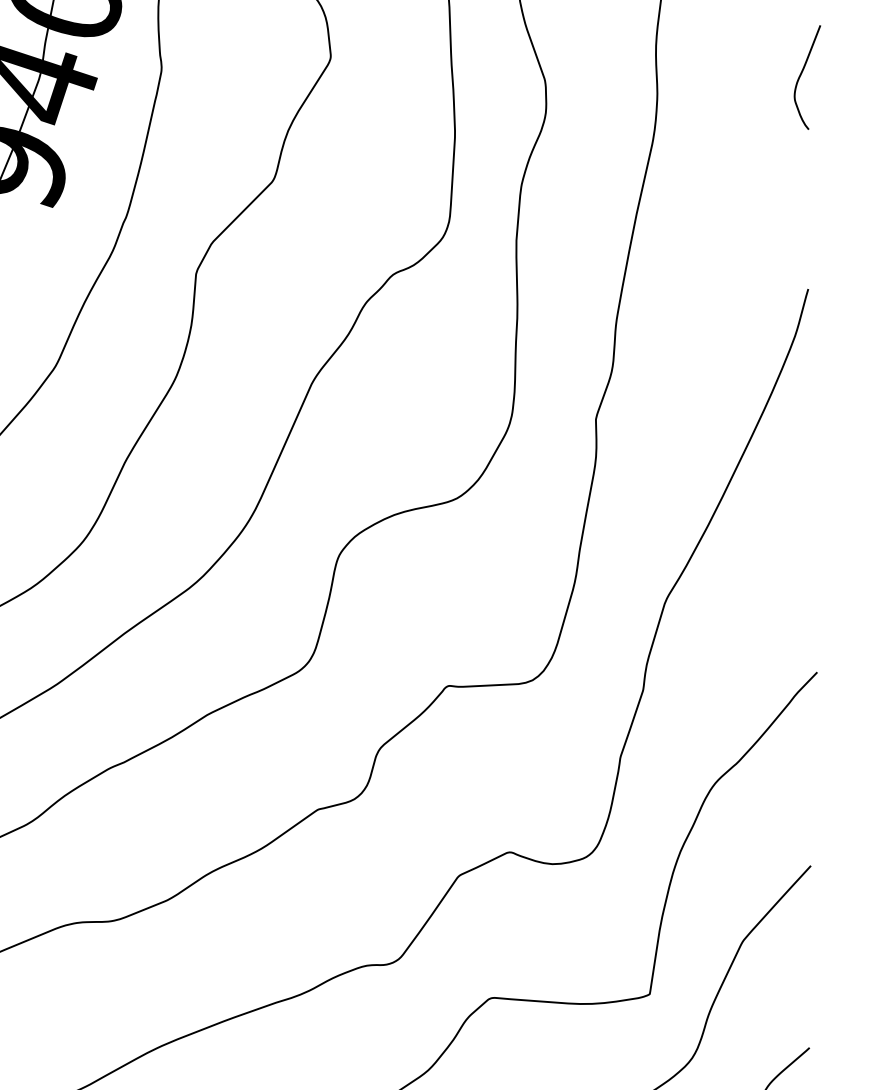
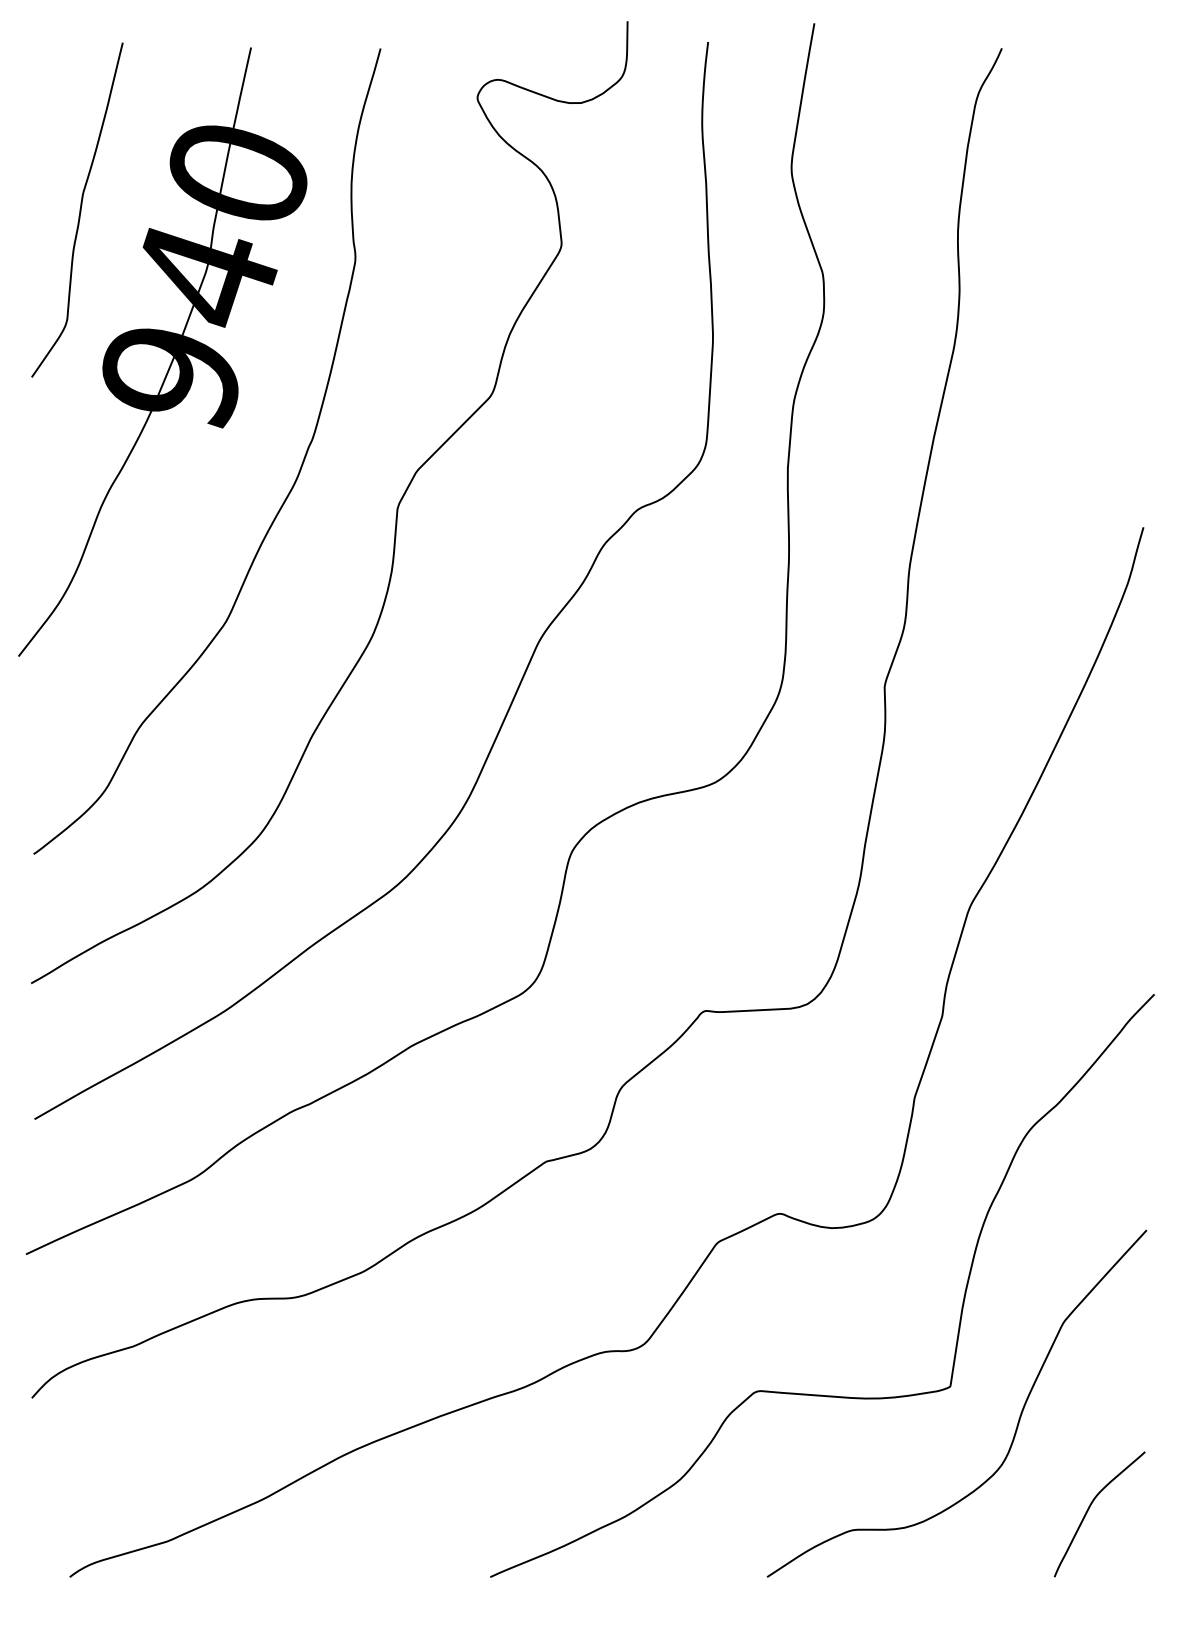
curve: (801, 75) -> (1135, 266), removed

